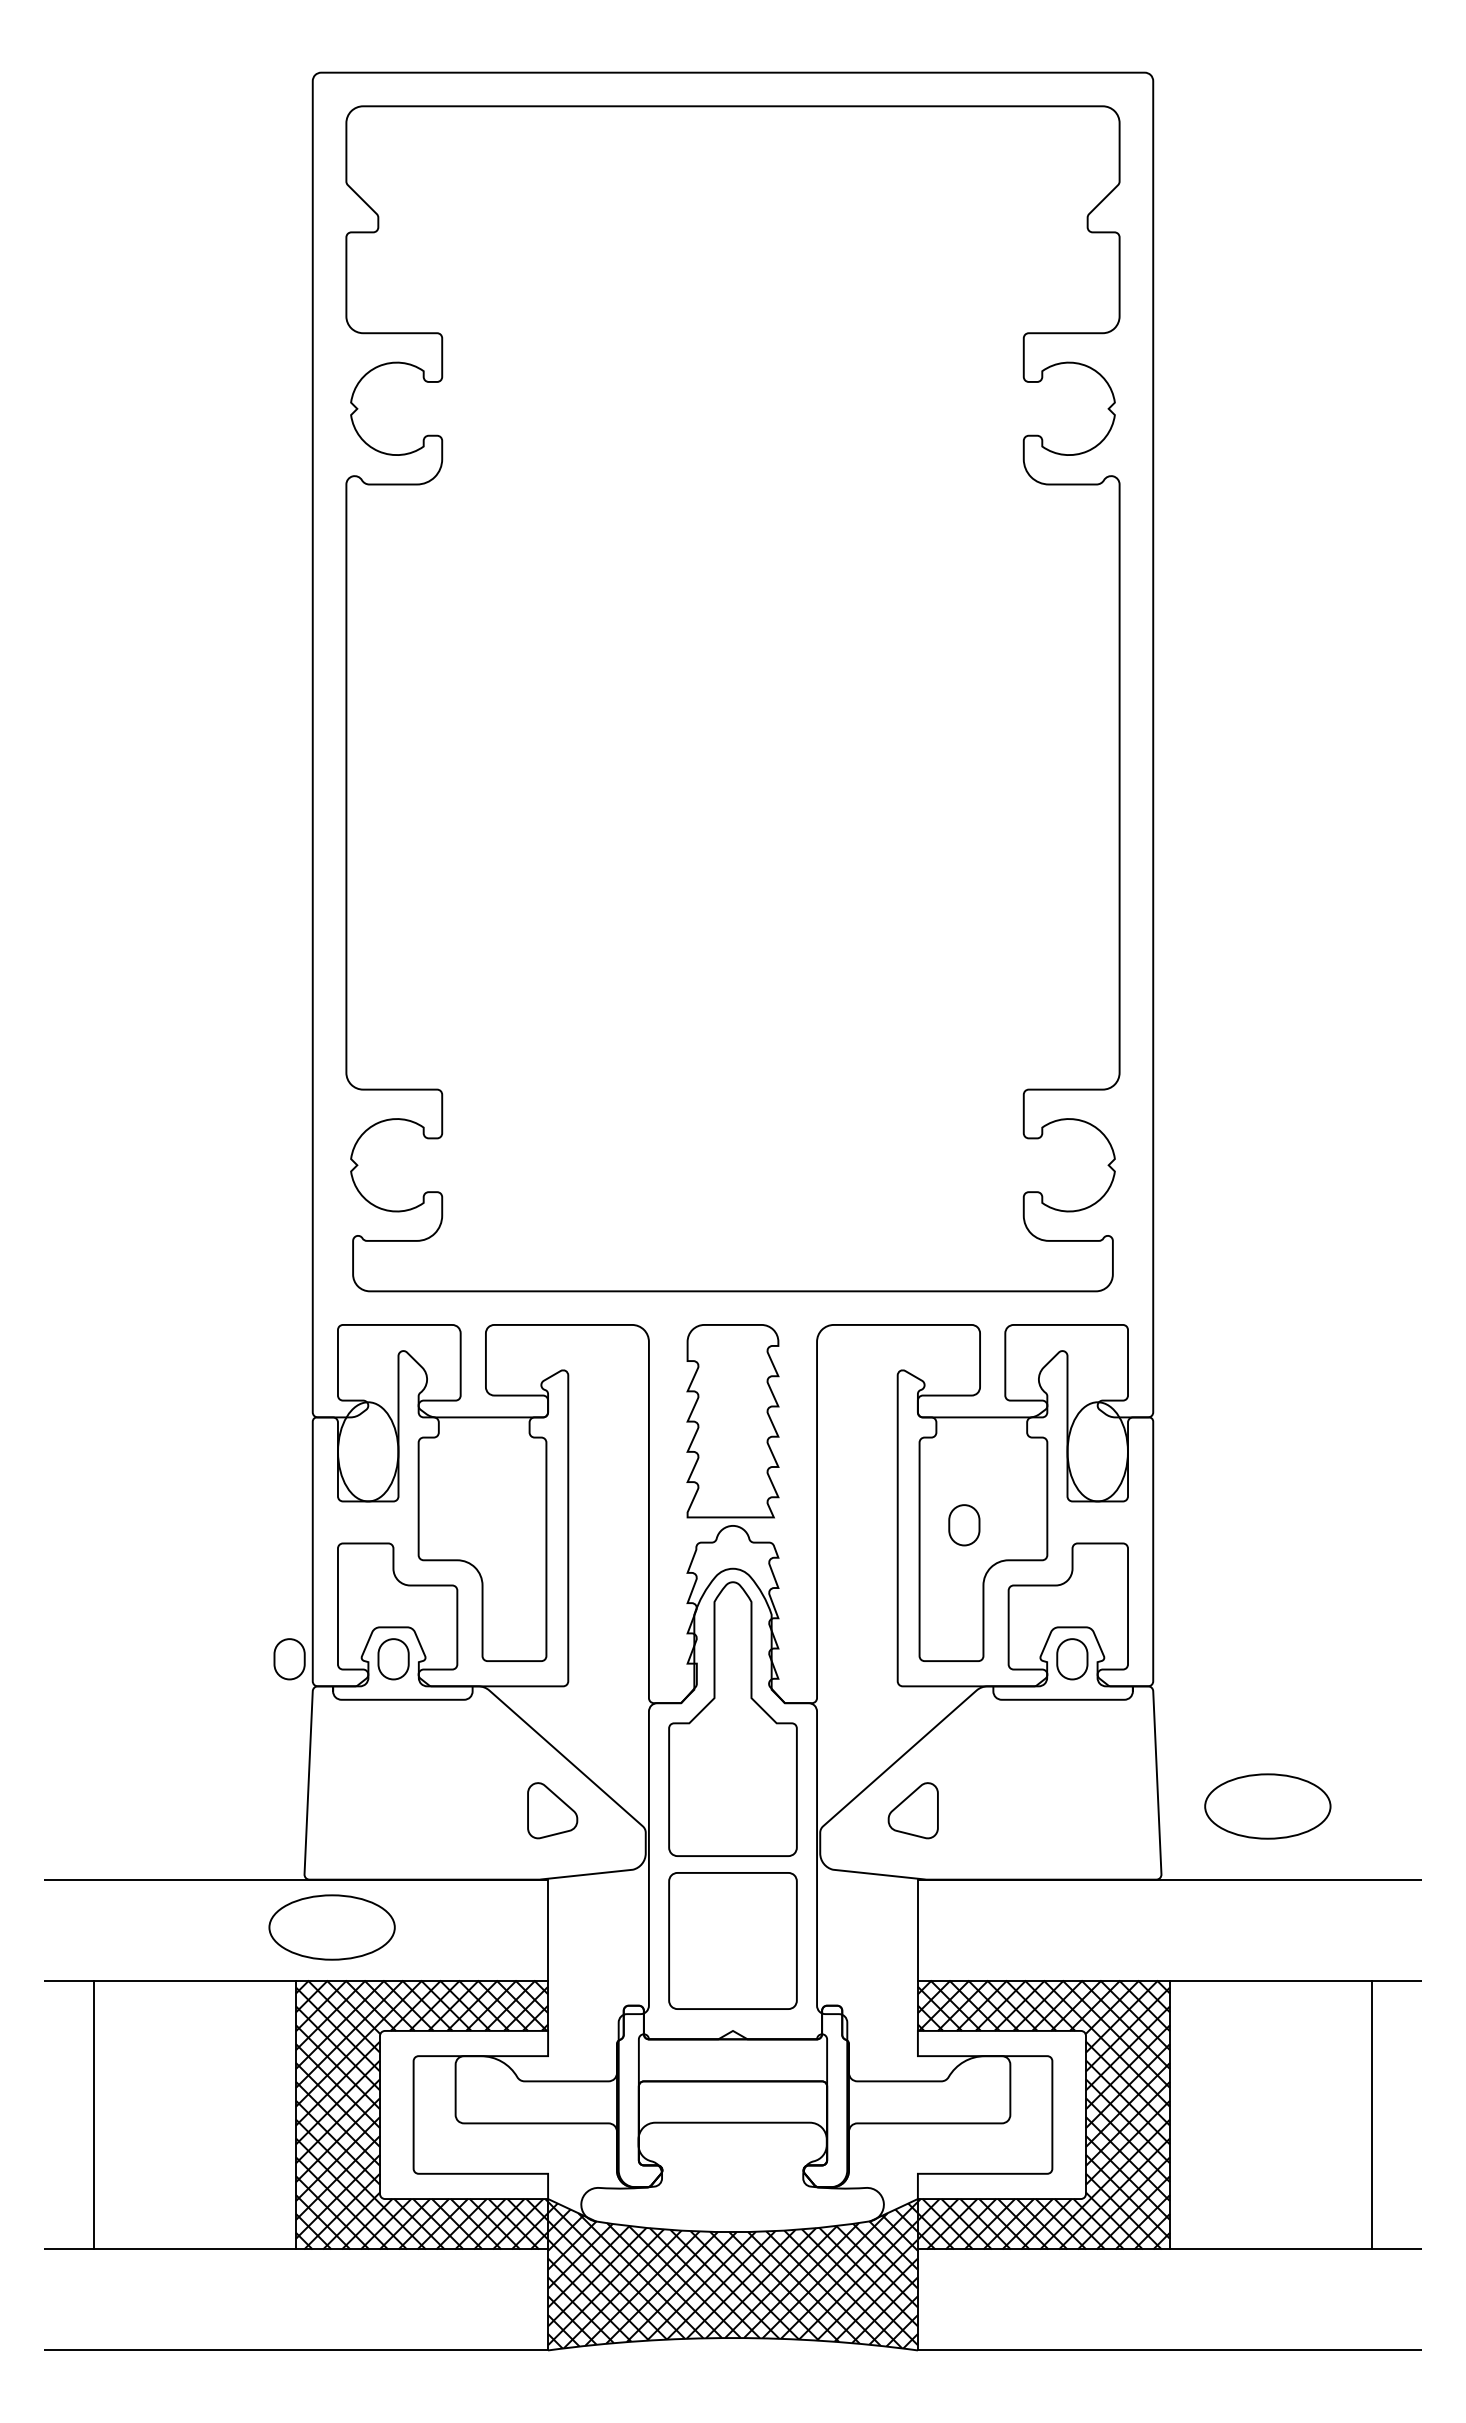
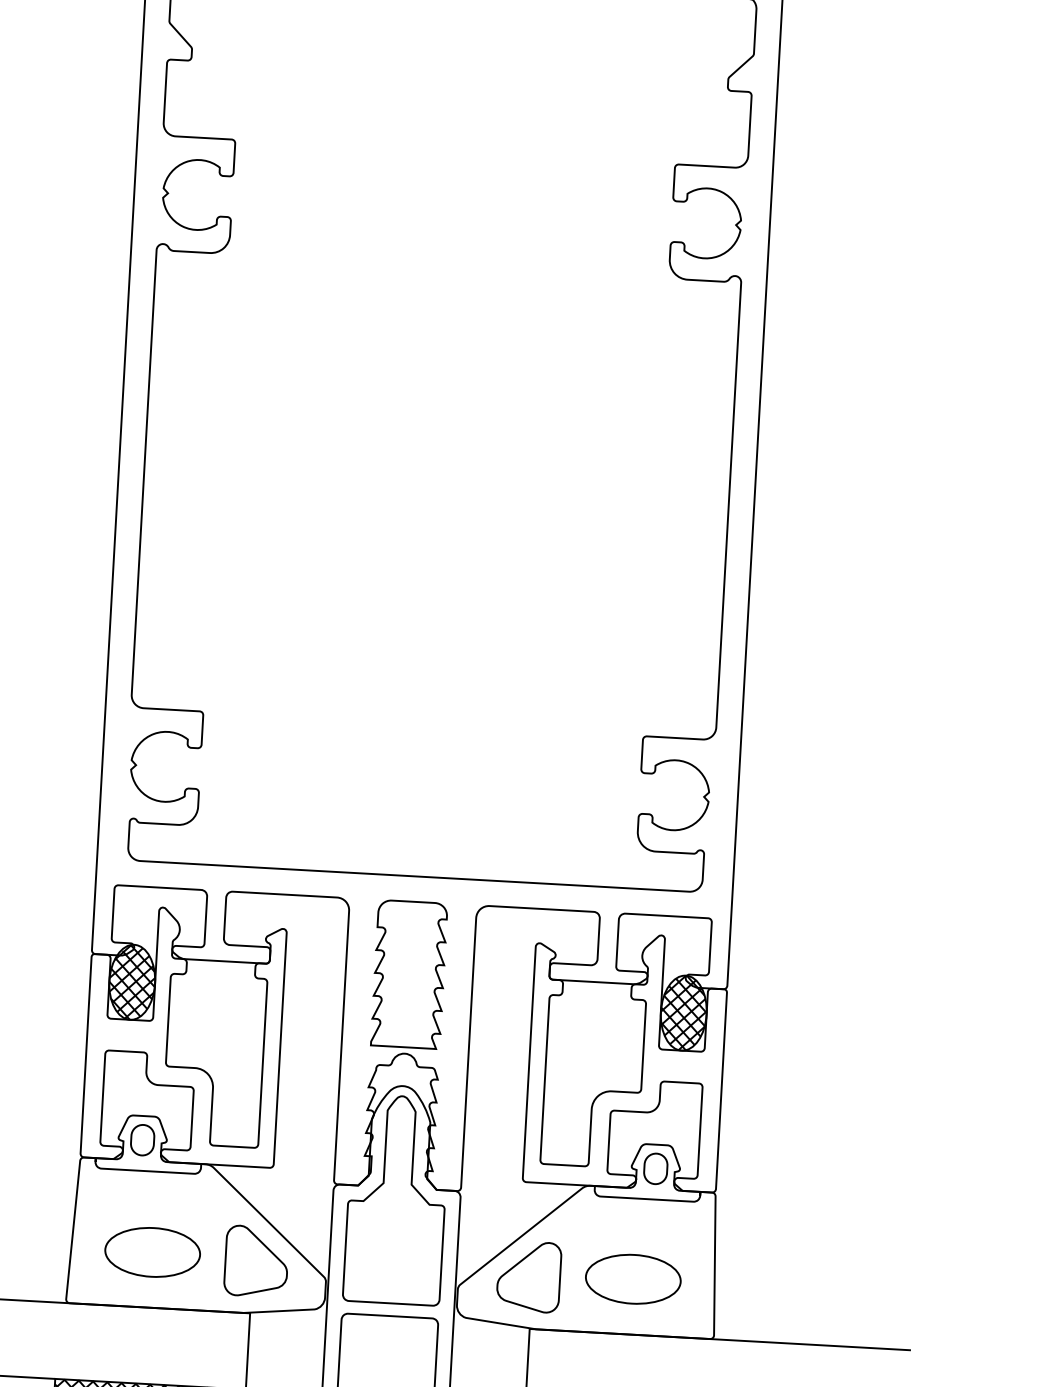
hatch: (368, 1451) -> (132, 982), added
hatch: (1097, 1451) -> (683, 1012), added
part: (964, 1525) -> (579, 1063), removed
part: (289, 1659) -> (63, 1135), removed
part: (1267, 1806) -> (633, 1279), moved
part: (552, 1810) -> (256, 1261), size x1.67
part: (913, 1810) -> (529, 1276), size x1.67
part: (331, 1927) -> (152, 1252), moved

